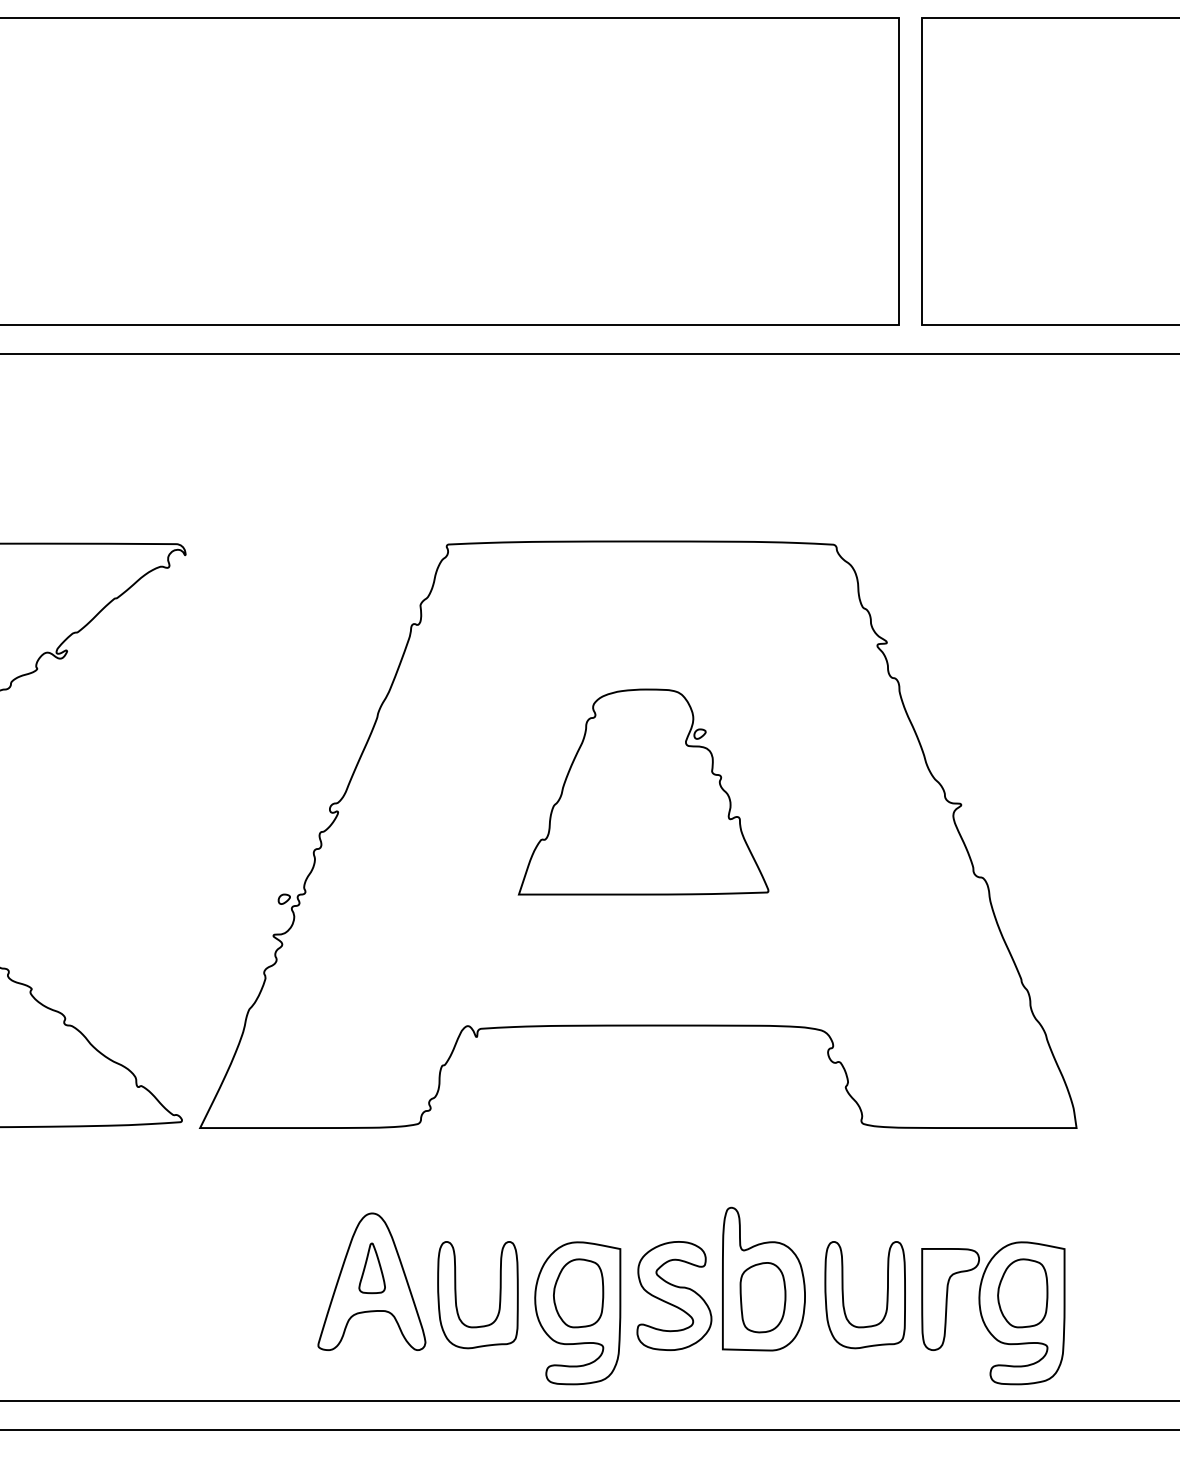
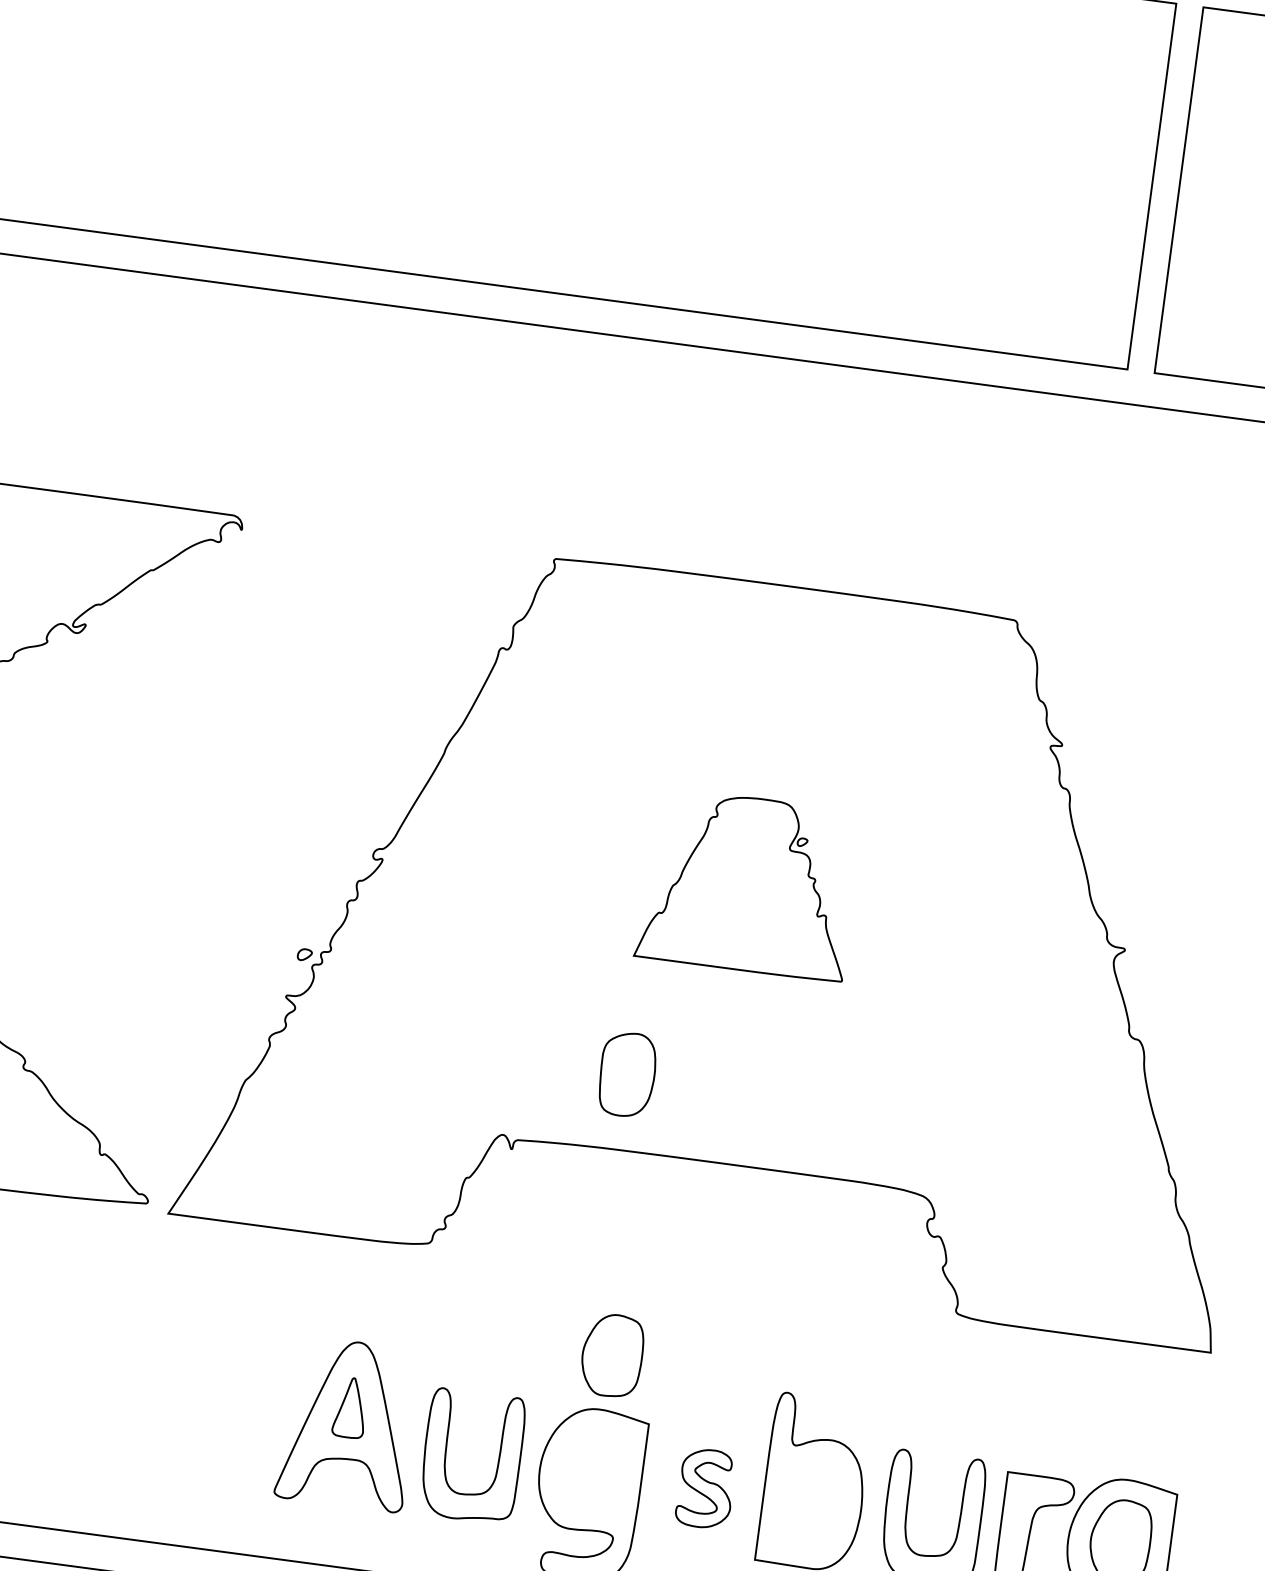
part: (643, 791) -> (749, 883), size x0.7
part: (578, 1293) -> (612, 1355), moved
part: (674, 1295) -> (706, 1488), size x0.6
part: (762, 1297) -> (626, 1074), moved

